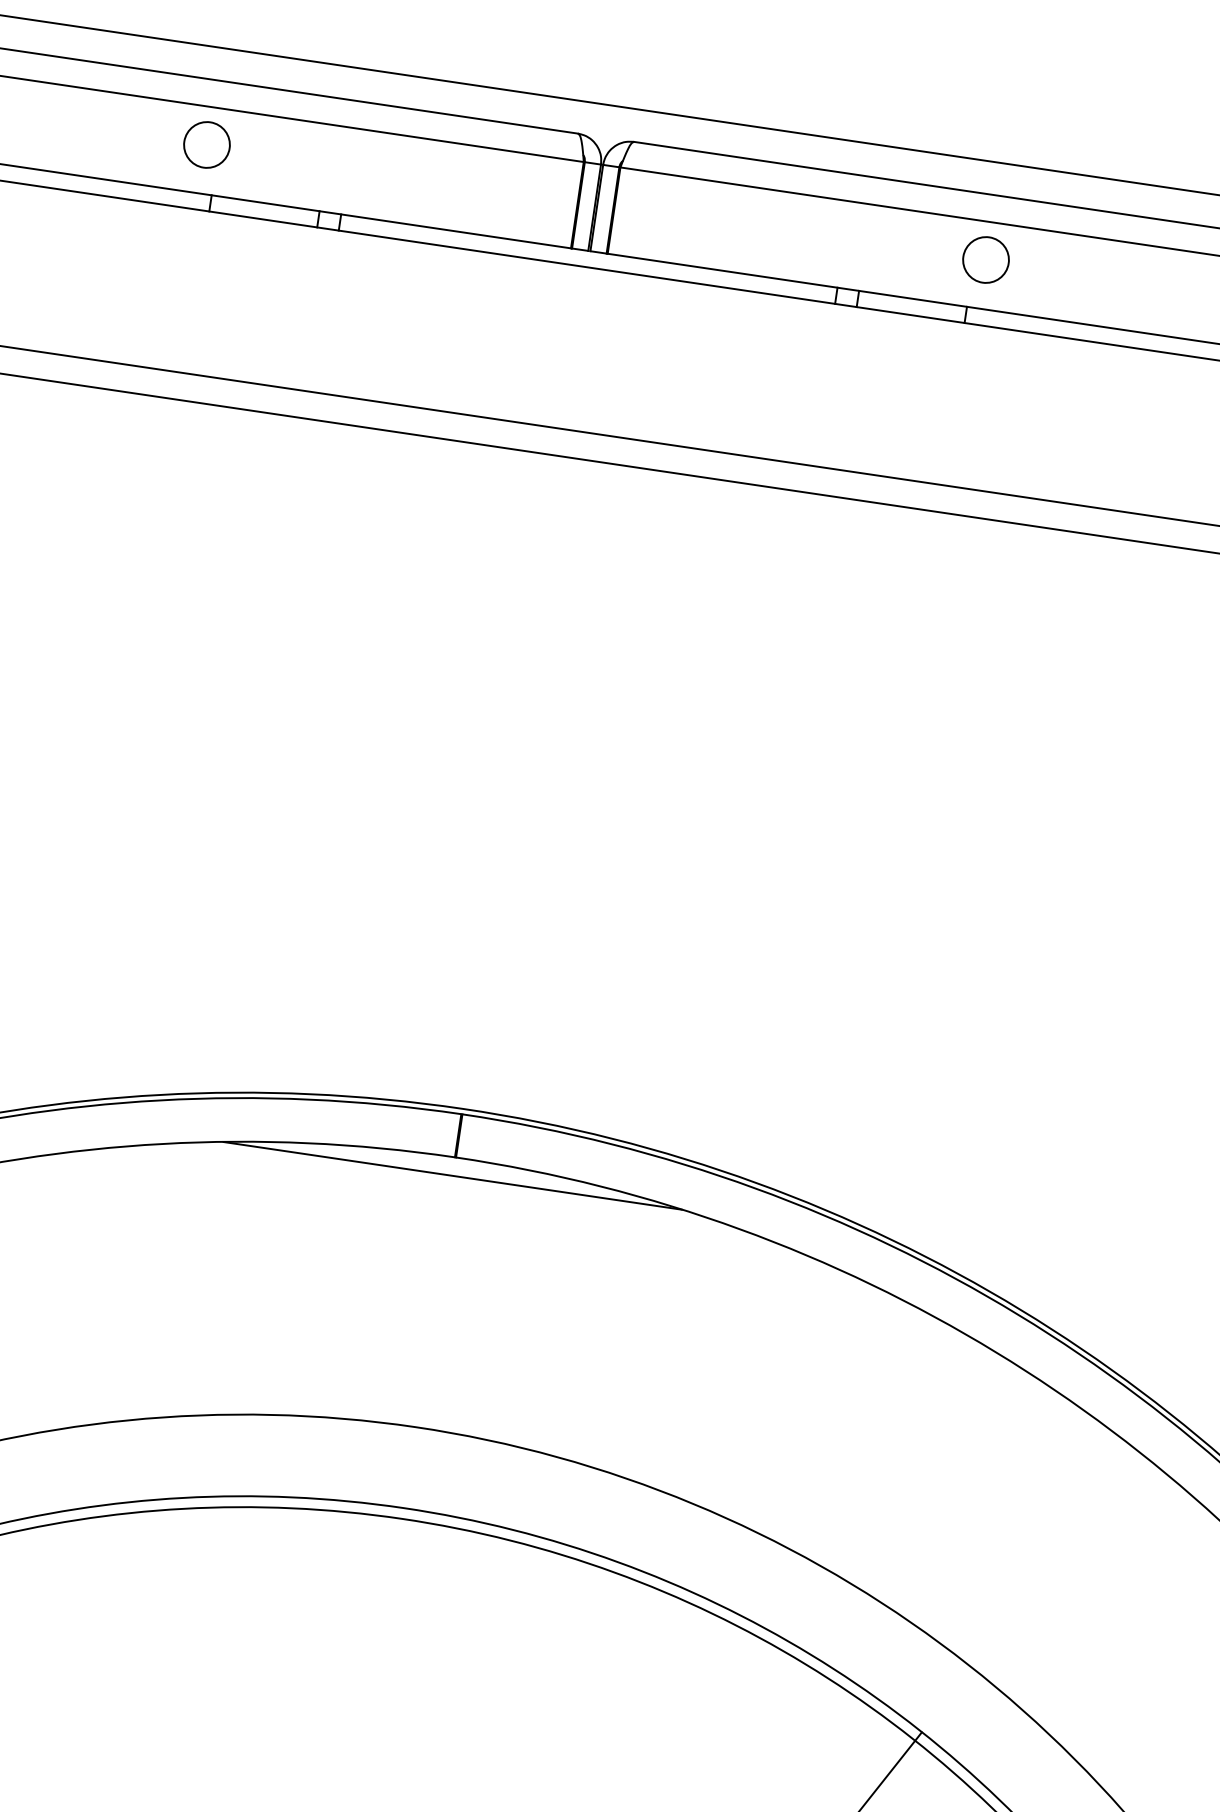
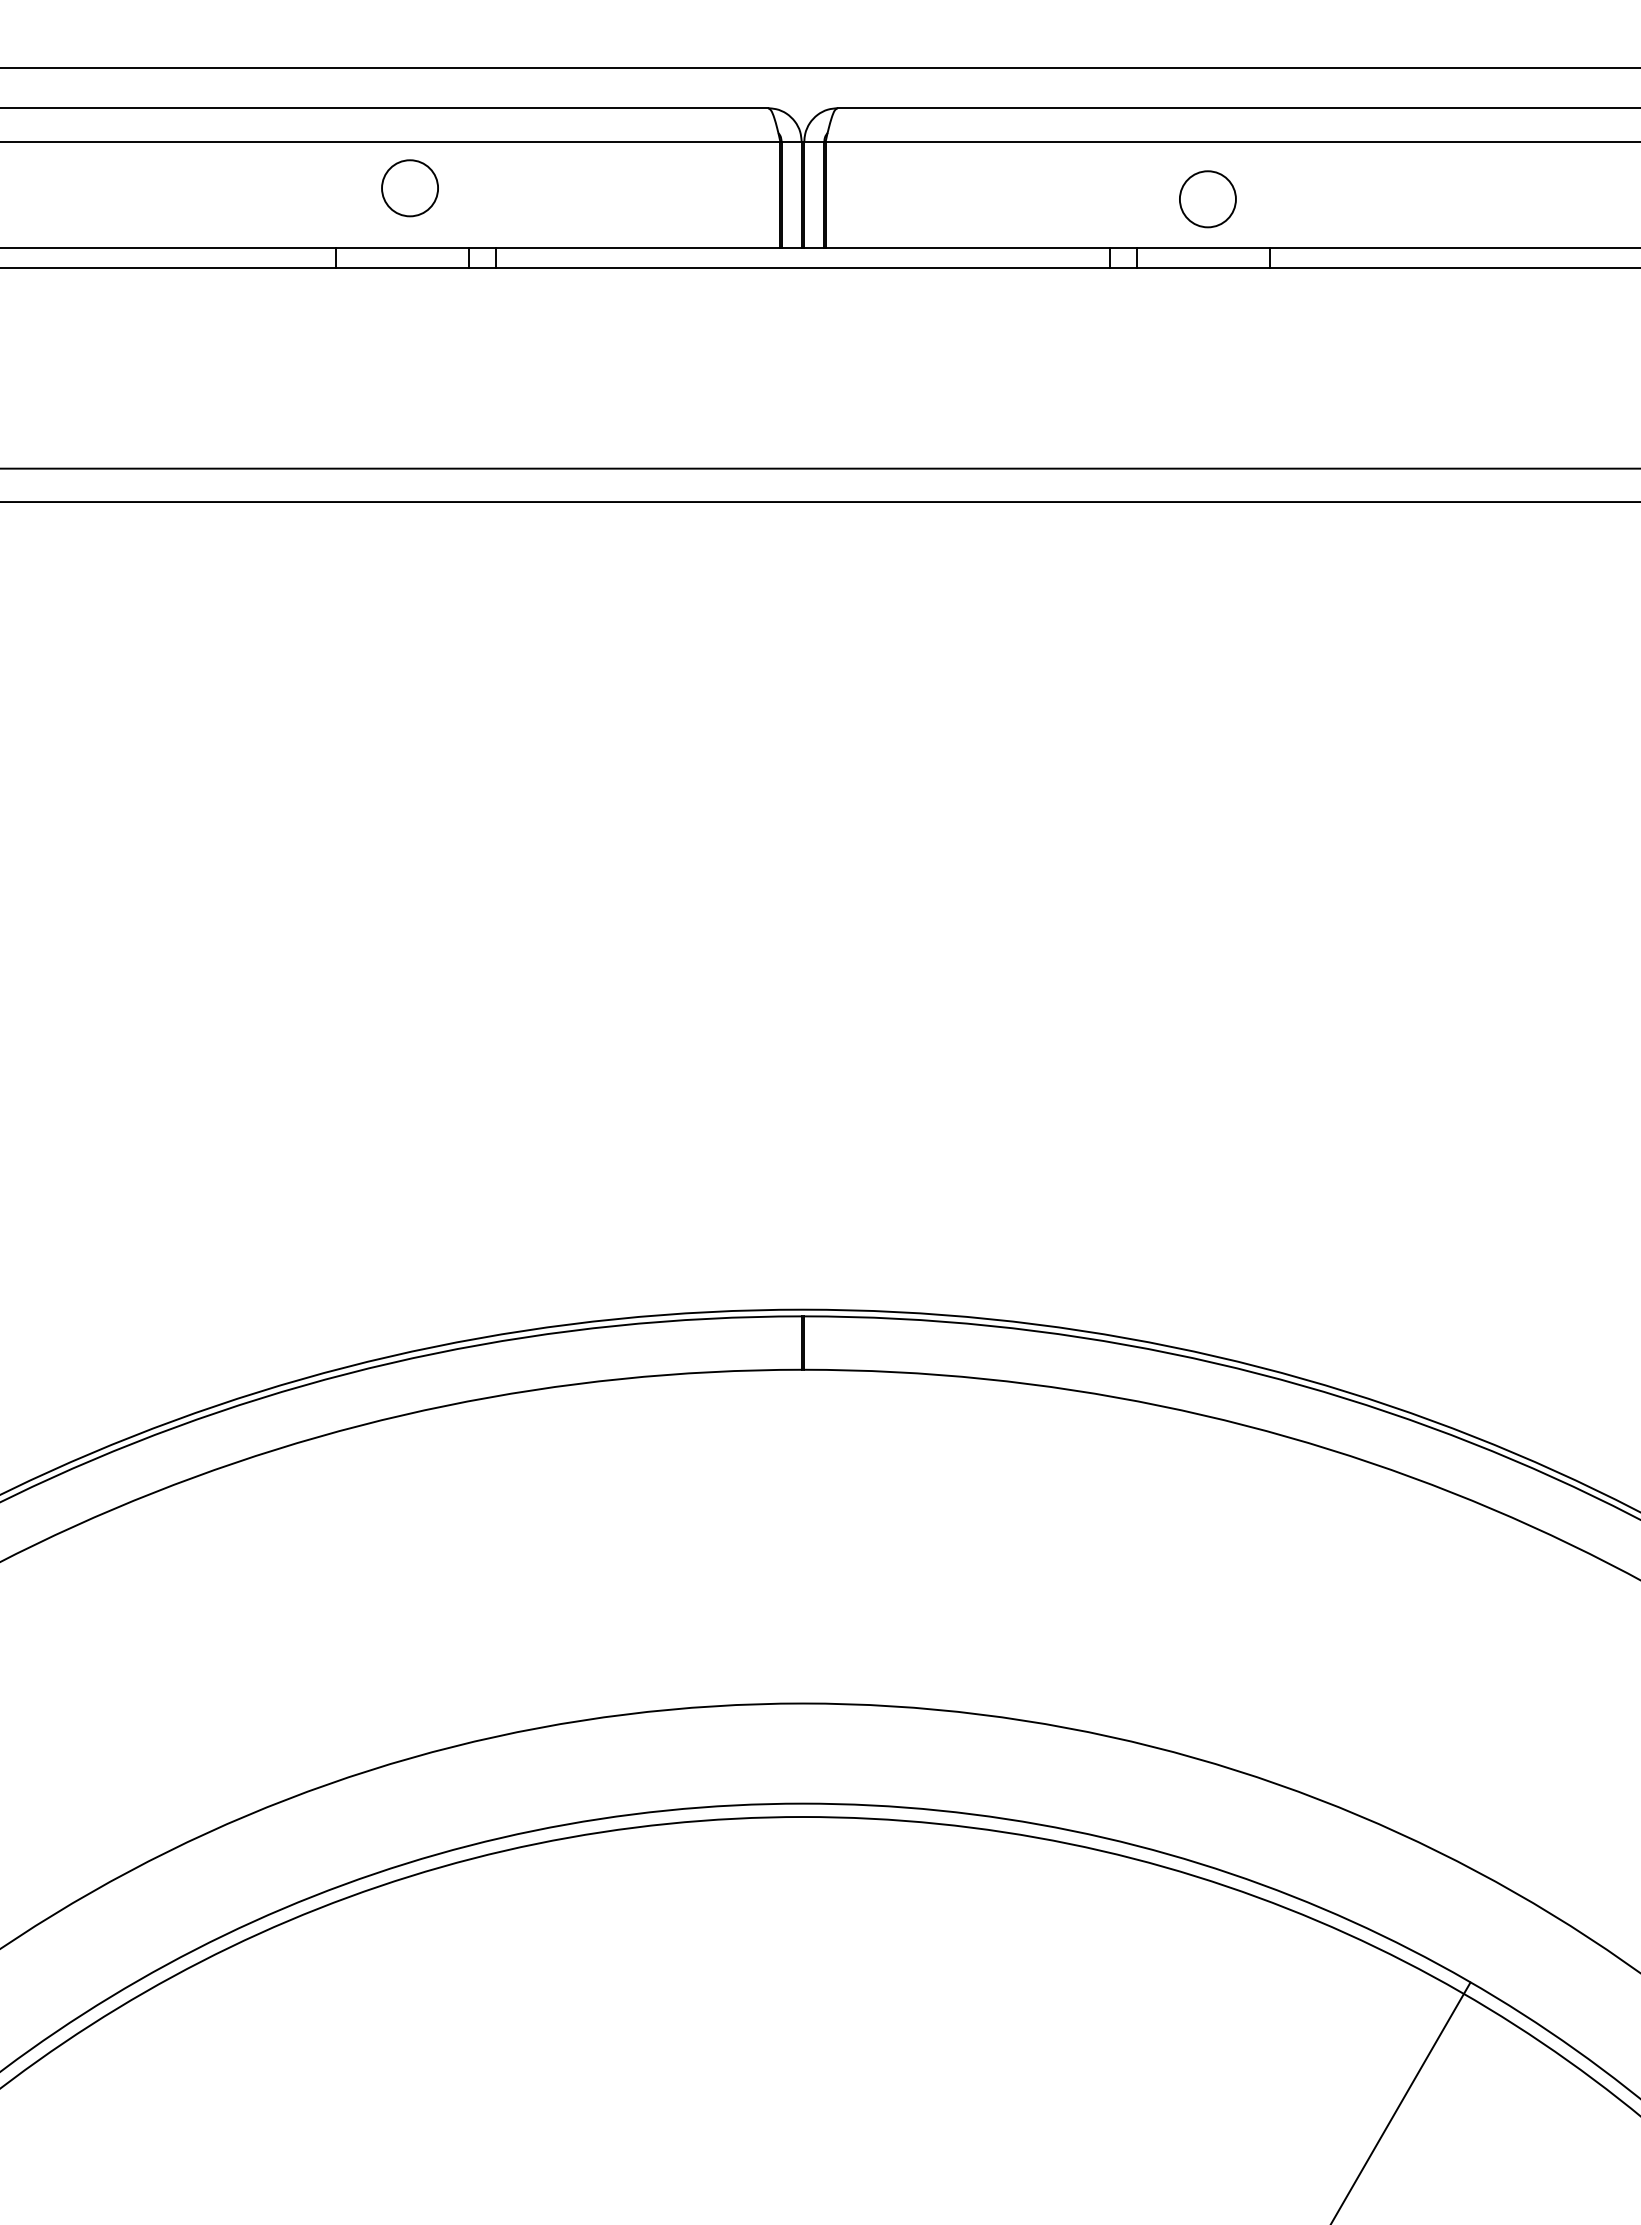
circle: (206, 145) -> (409, 188), moved
circle: (985, 260) -> (1207, 199), moved
line: (452, 1175) -> (802, 1392), removed

